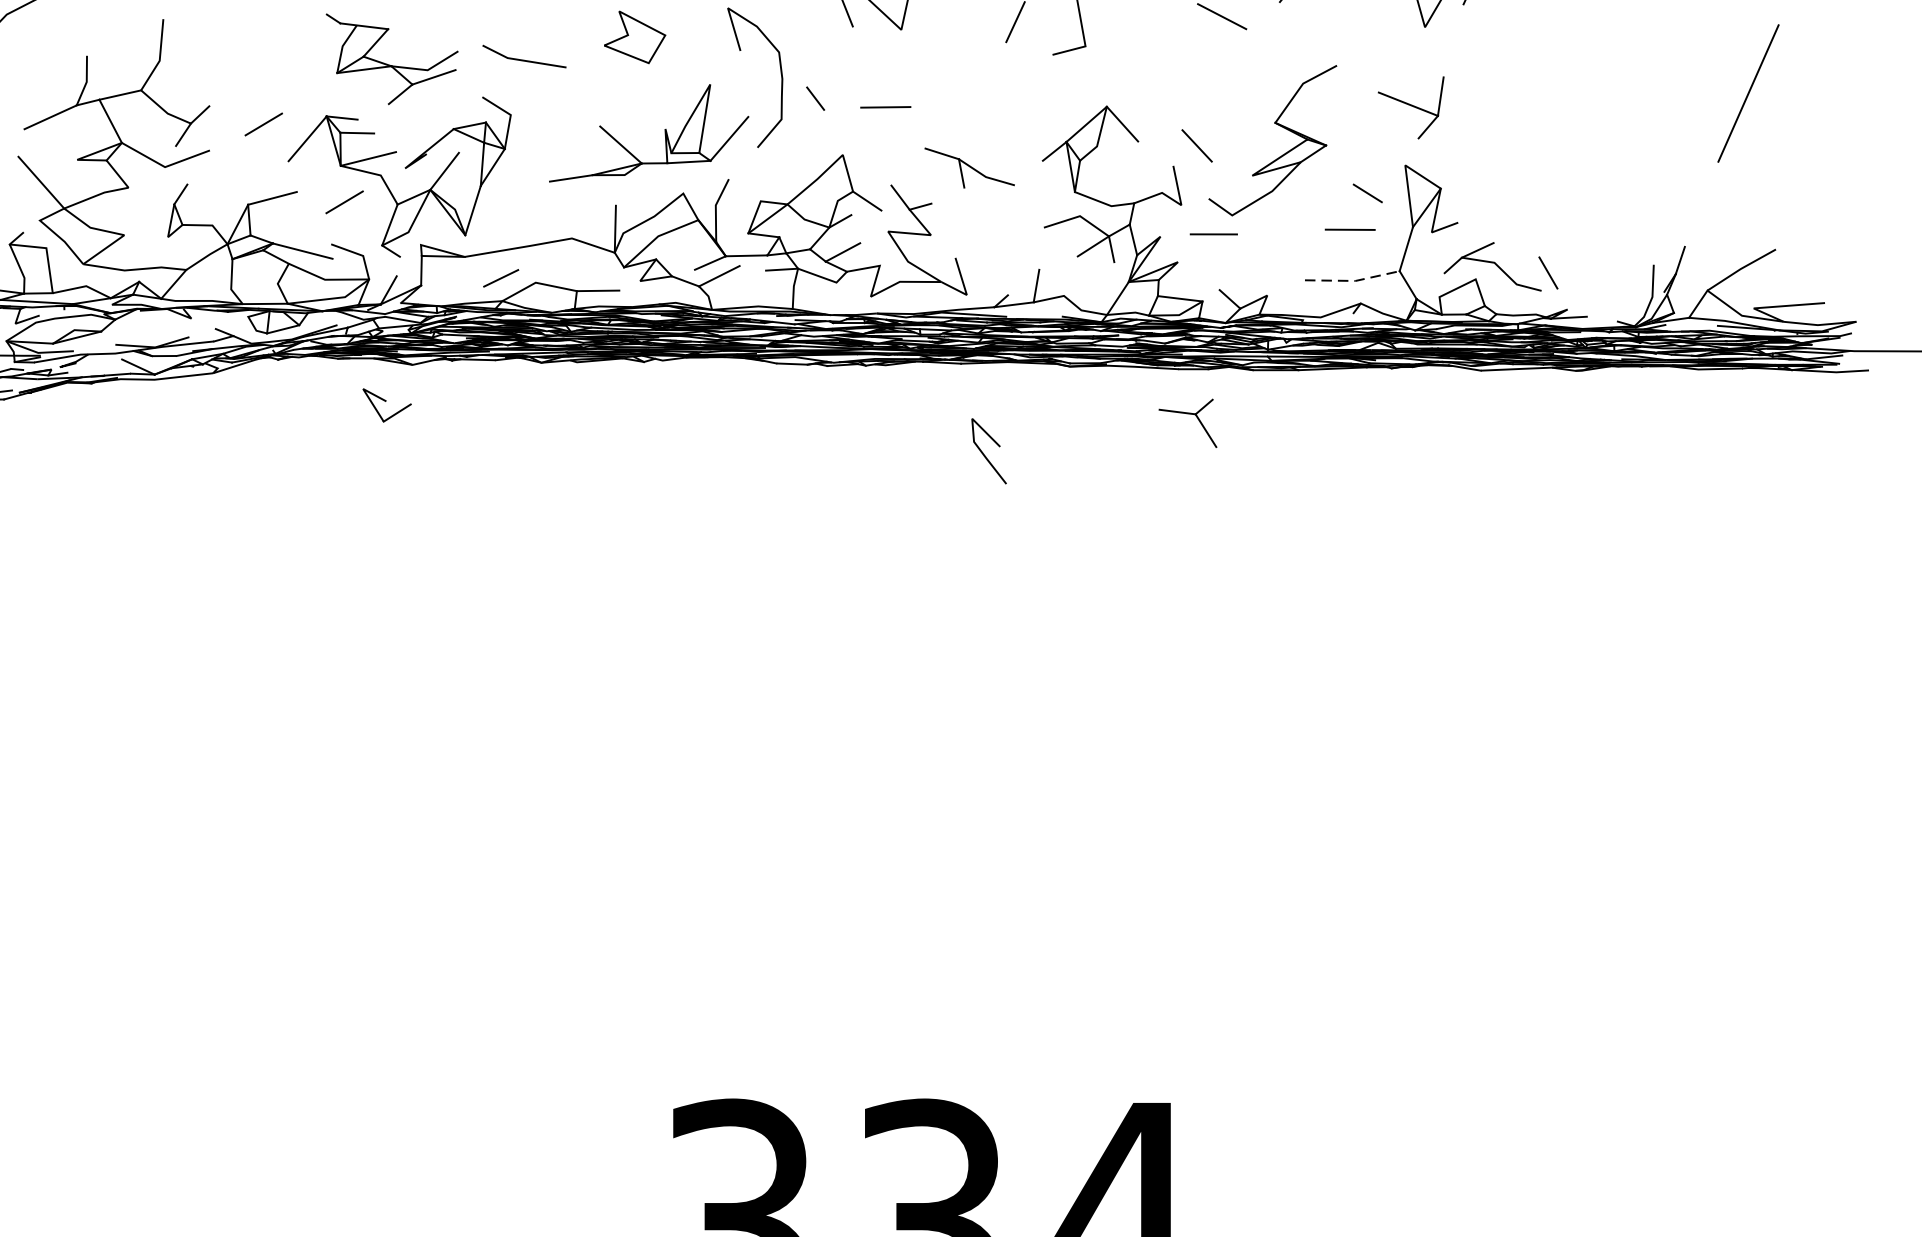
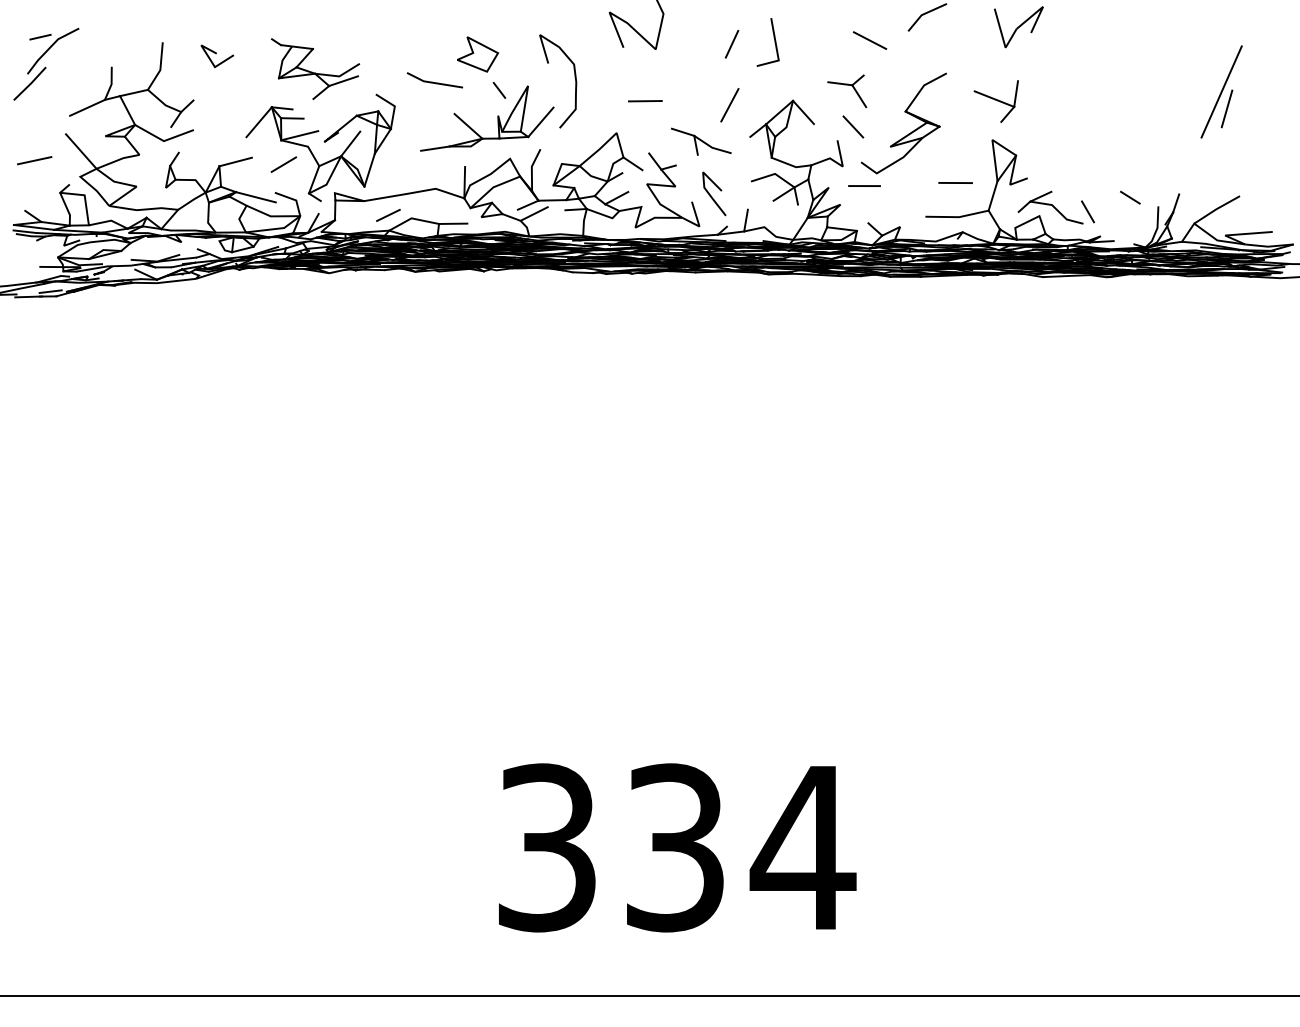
line: (522, 58) -> (433, 81), moved
line: (815, 98) -> (499, 90), moved
line: (1011, 113) -> (729, 105), added
line: (1755, 118) -> (1226, 108), added
line: (263, 124) -> (229, 112), removed
line: (1368, 193) -> (1130, 197), moved
line: (1354, 281) -> (958, 217), dashed -> solid
part: (387, 405) -> (217, 56), moved
part: (1188, 422) -> (847, 90), moved
line: (984, 453) -> (711, 195), moved

